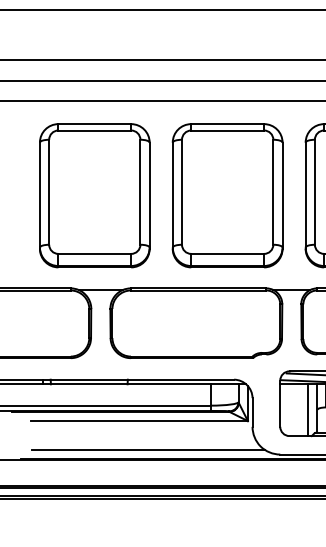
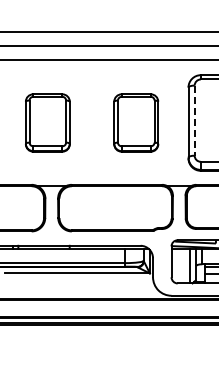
line: (314, 193) -> (194, 121), solid -> dashed
part: (94, 194) -> (47, 122), size x0.6
part: (226, 194) -> (135, 122), size x0.6
line: (148, 449) -> (83, 292), removed

